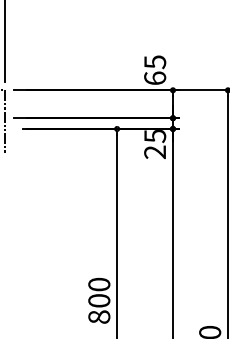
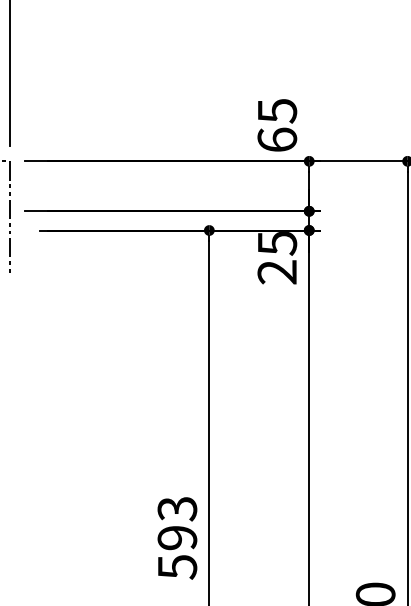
text: (99, 300) -> (177, 537), 800 -> 593

